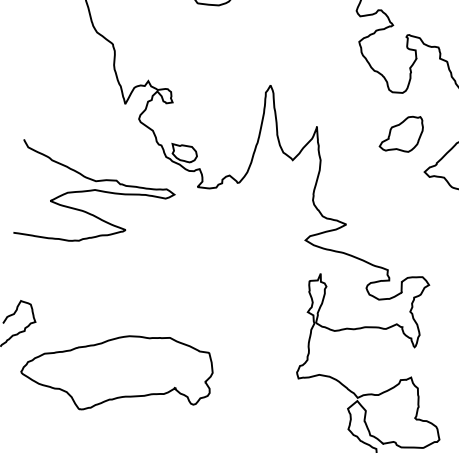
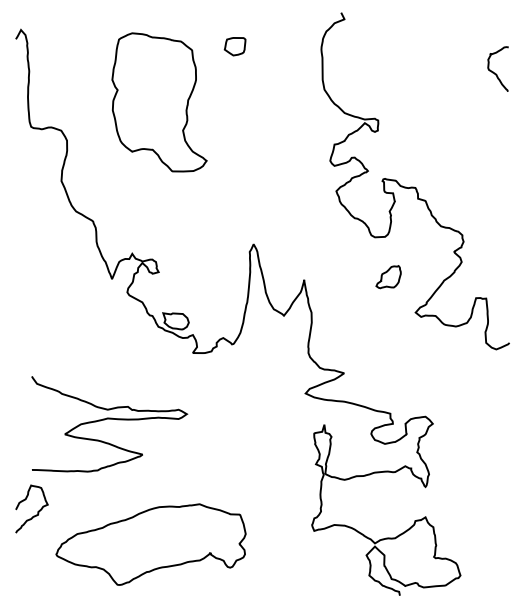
part: (401, 132) -> (388, 276), size x0.6
curve: (96, 191) -> (109, 419), moved
part: (116, 372) -> (150, 544), moved

